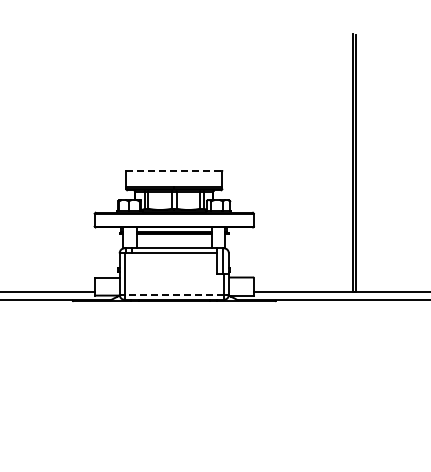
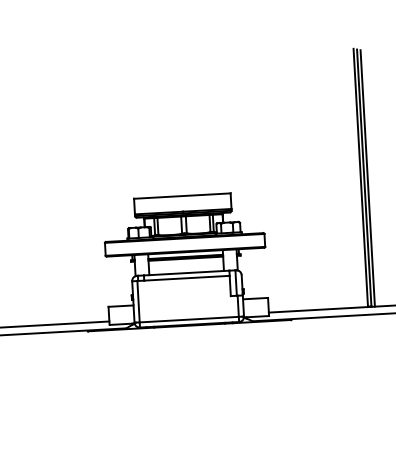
line: (359, 164) -> (367, 178), added
line: (174, 171) -> (182, 196), dashed -> solid
line: (173, 294) -> (188, 319), dashed -> solid

